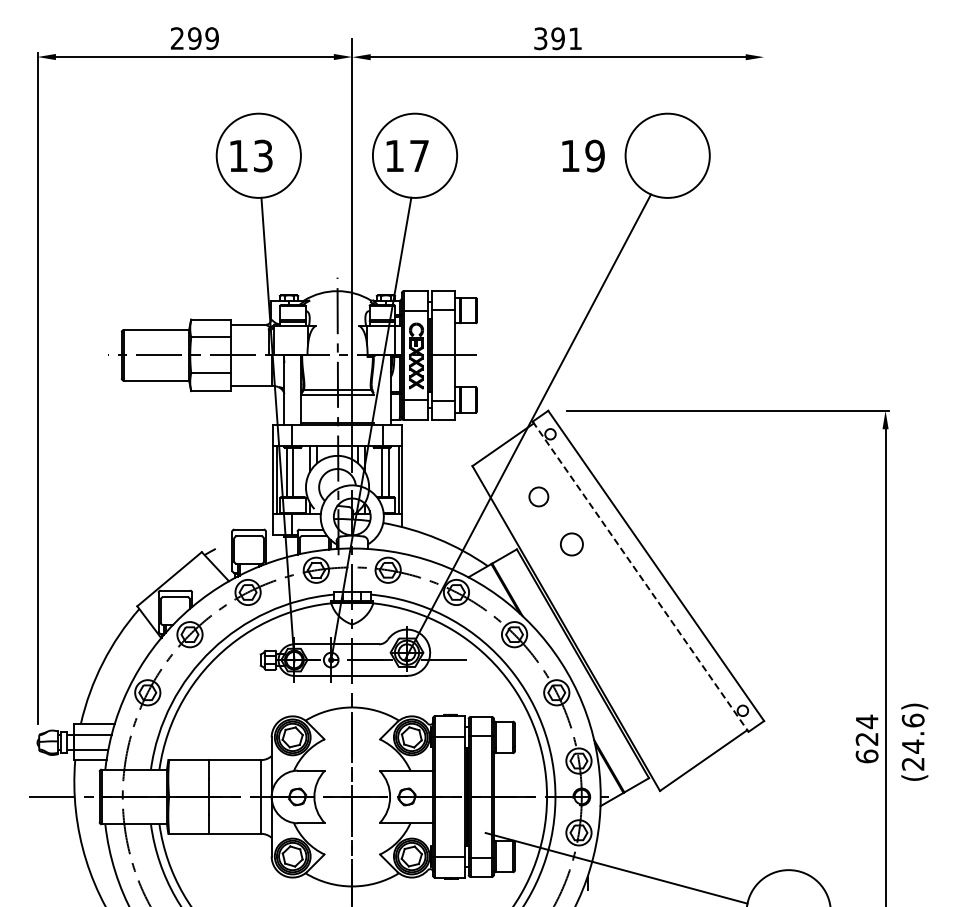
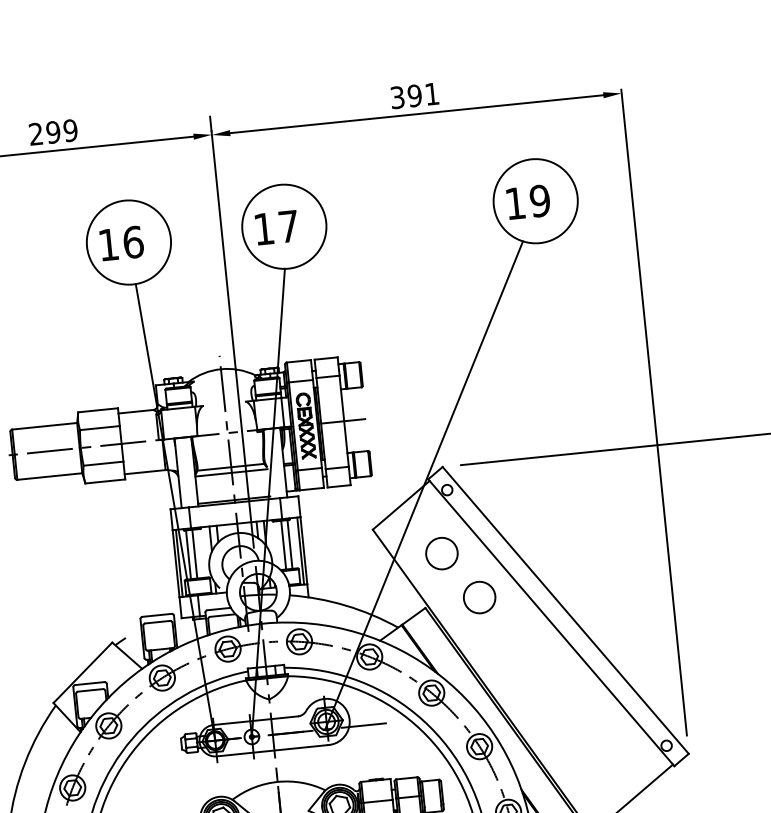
text: (263, 155) -> (133, 241), 13 -> 16
text: (583, 155) -> (528, 201), moved
line: (764, 377) -> (654, 412), added
circle: (538, 496) -> (441, 553), size x1.67
circle: (571, 544) -> (479, 597), size x1.43
line: (640, 576) -> (551, 622), dashed -> solid

